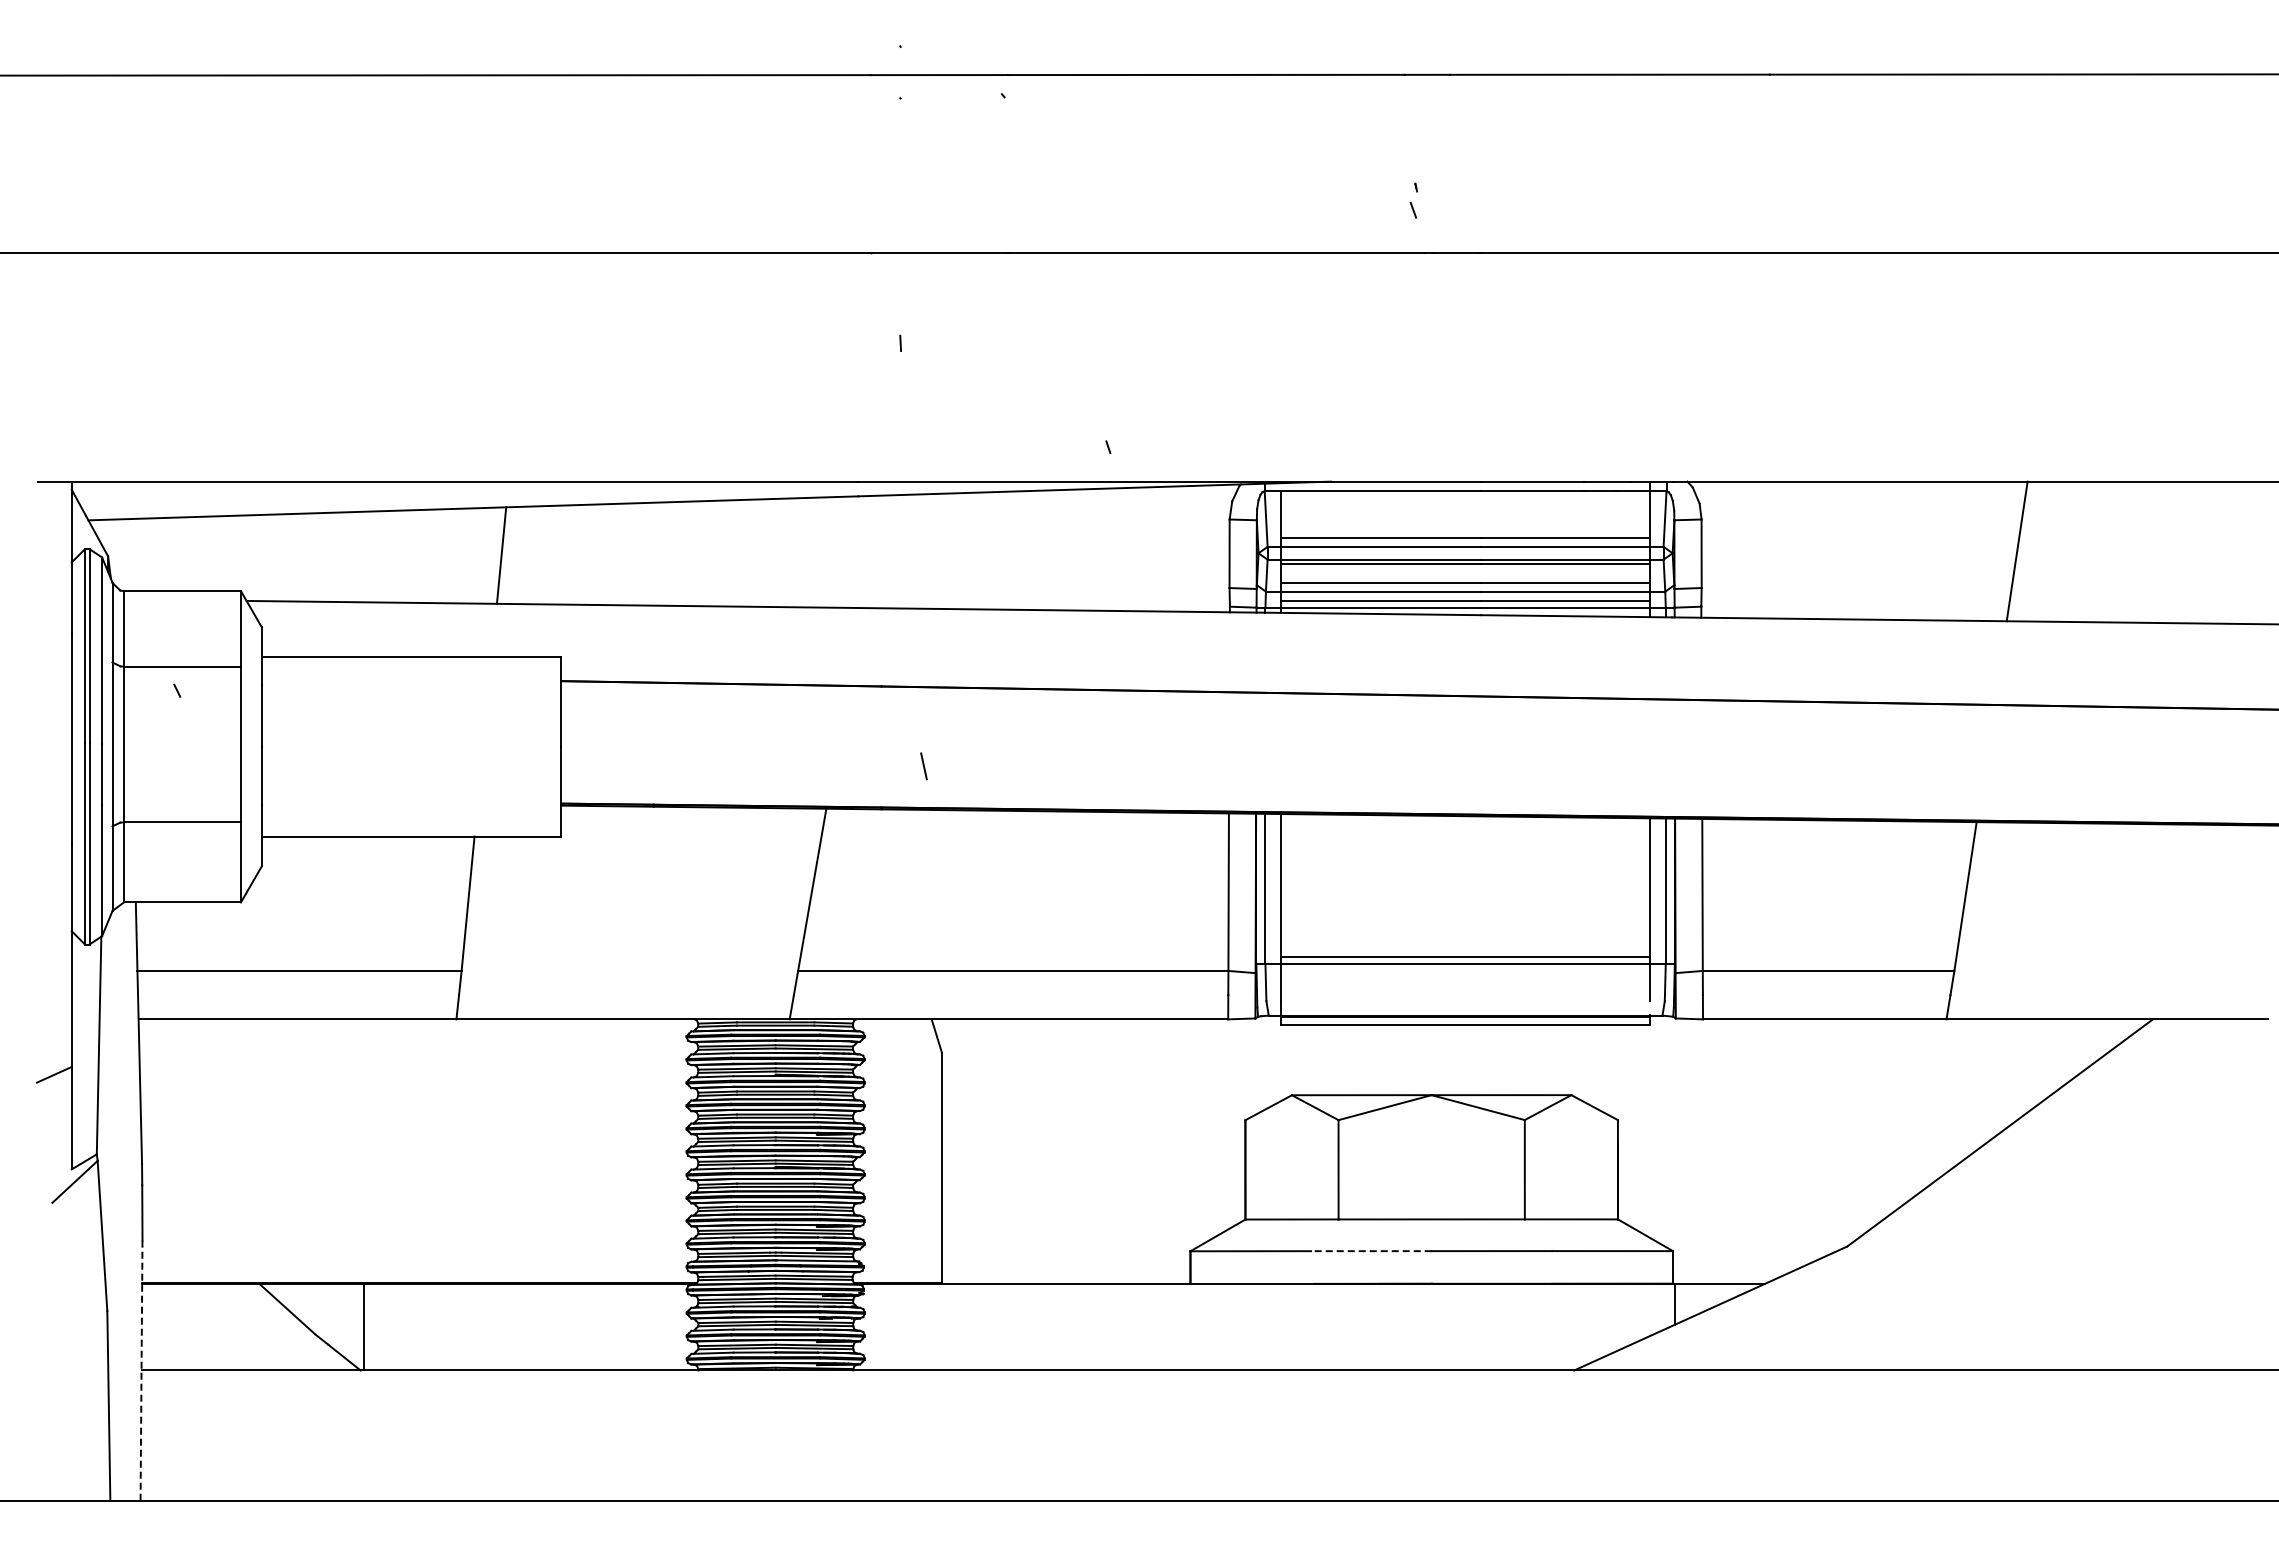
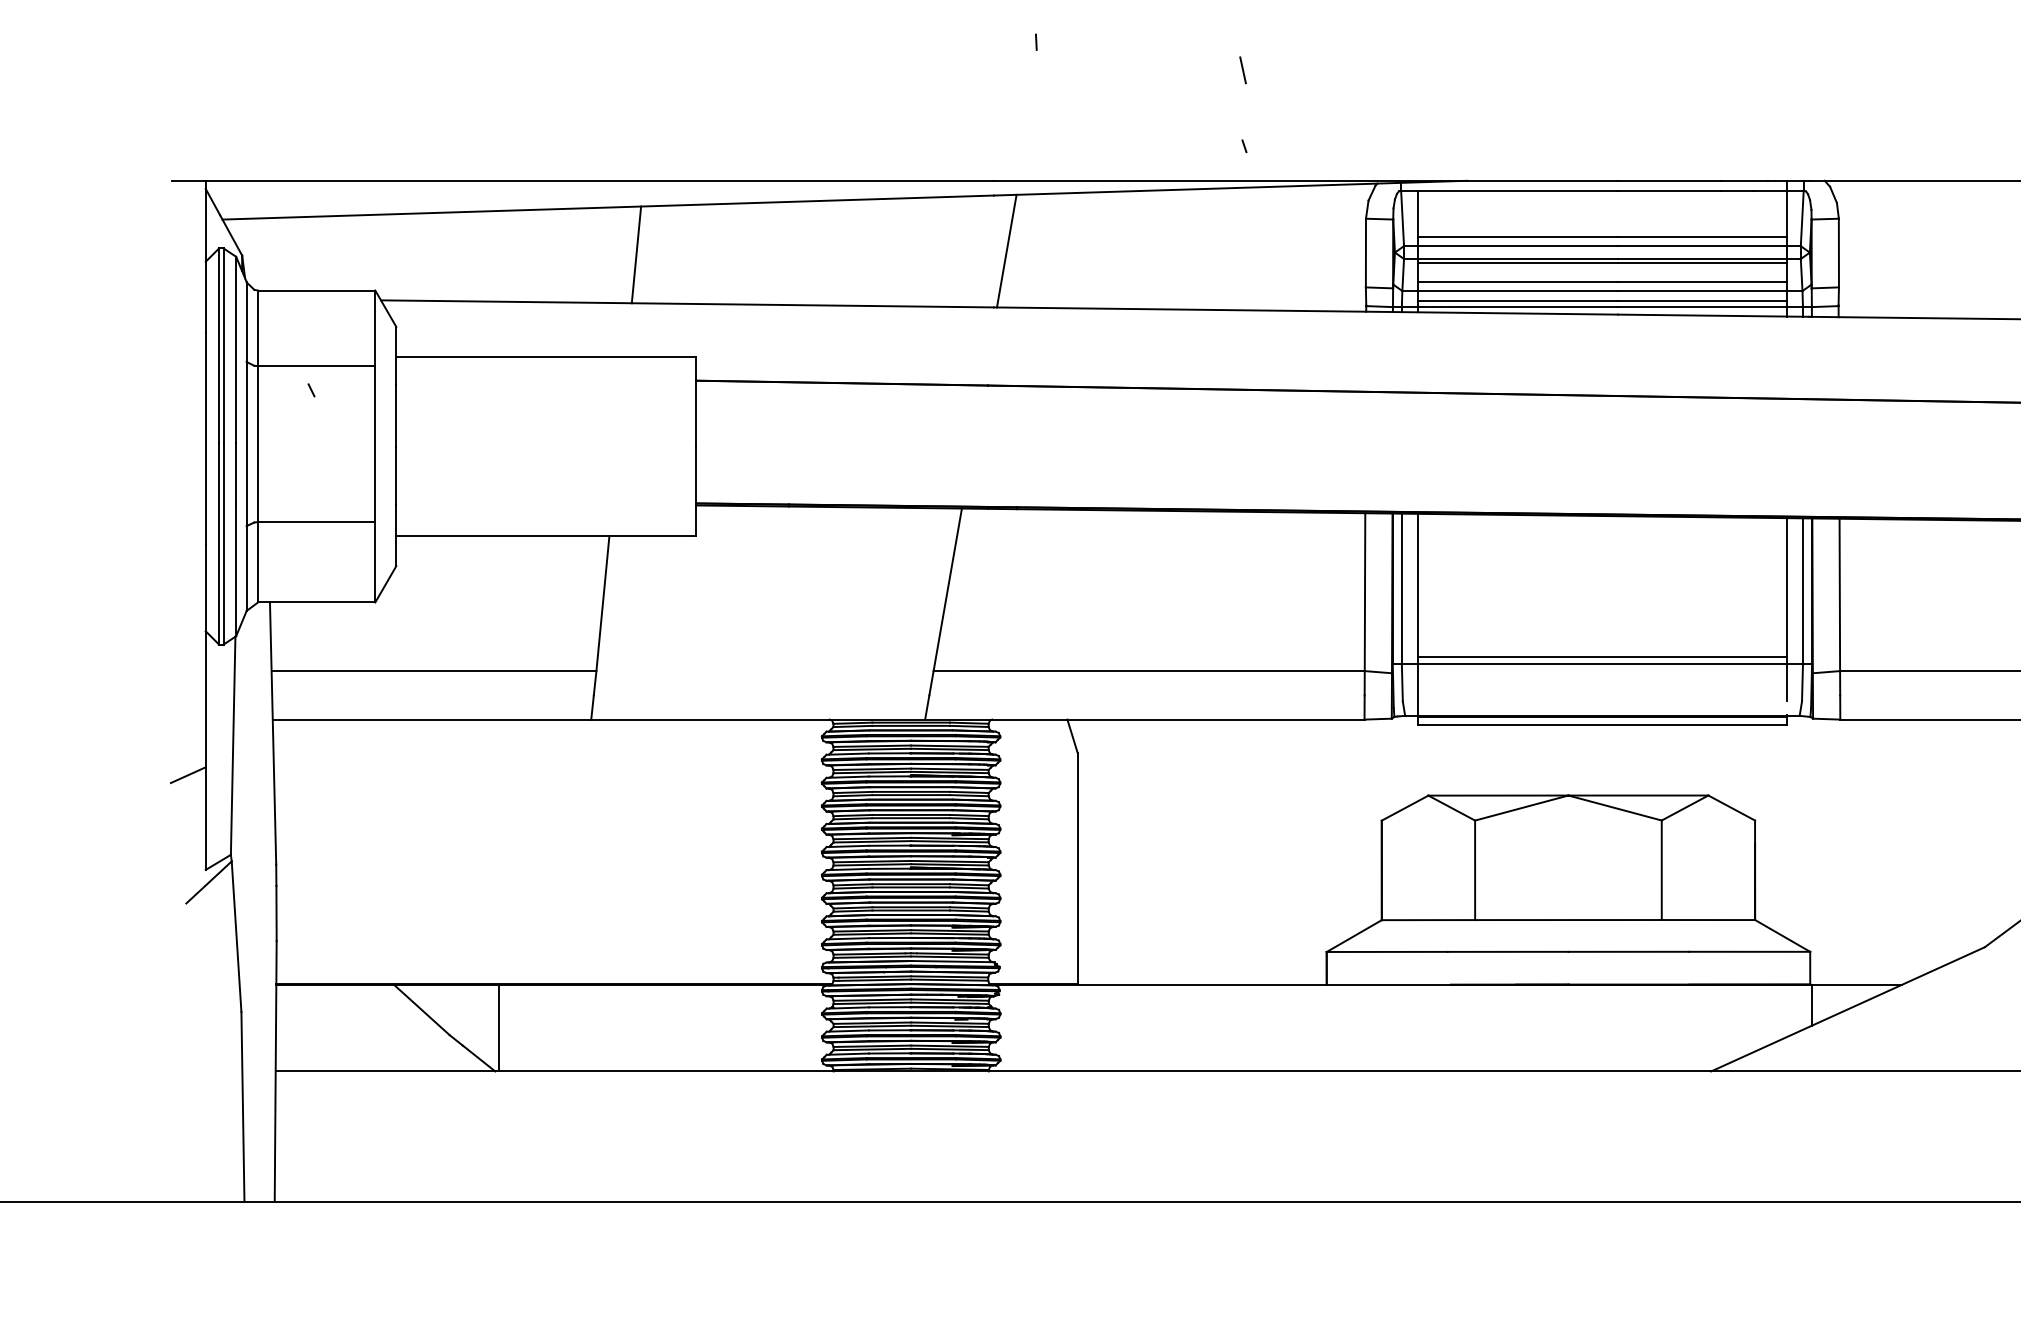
line: (870, 551) -> (1006, 250), added
line: (923, 766) -> (1242, 70), moved
line: (1370, 1251) -> (1507, 952), dashed -> solid
line: (141, 1370) -> (275, 1071), dashed -> solid

